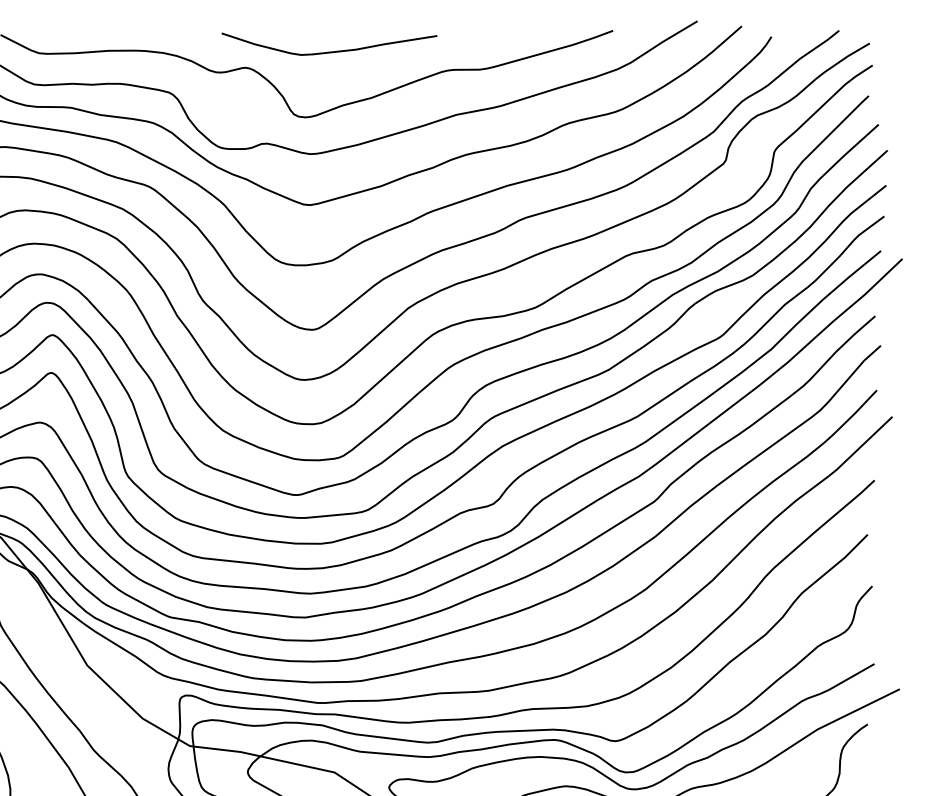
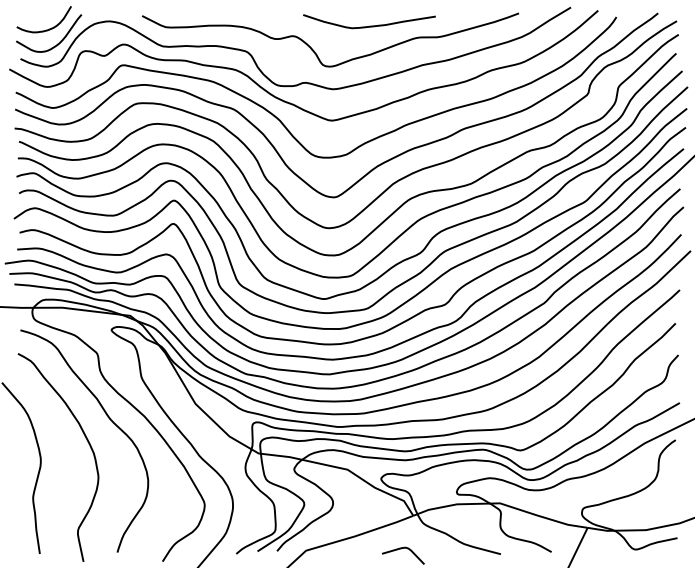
curve: (329, 50) -> (369, 25), moved

